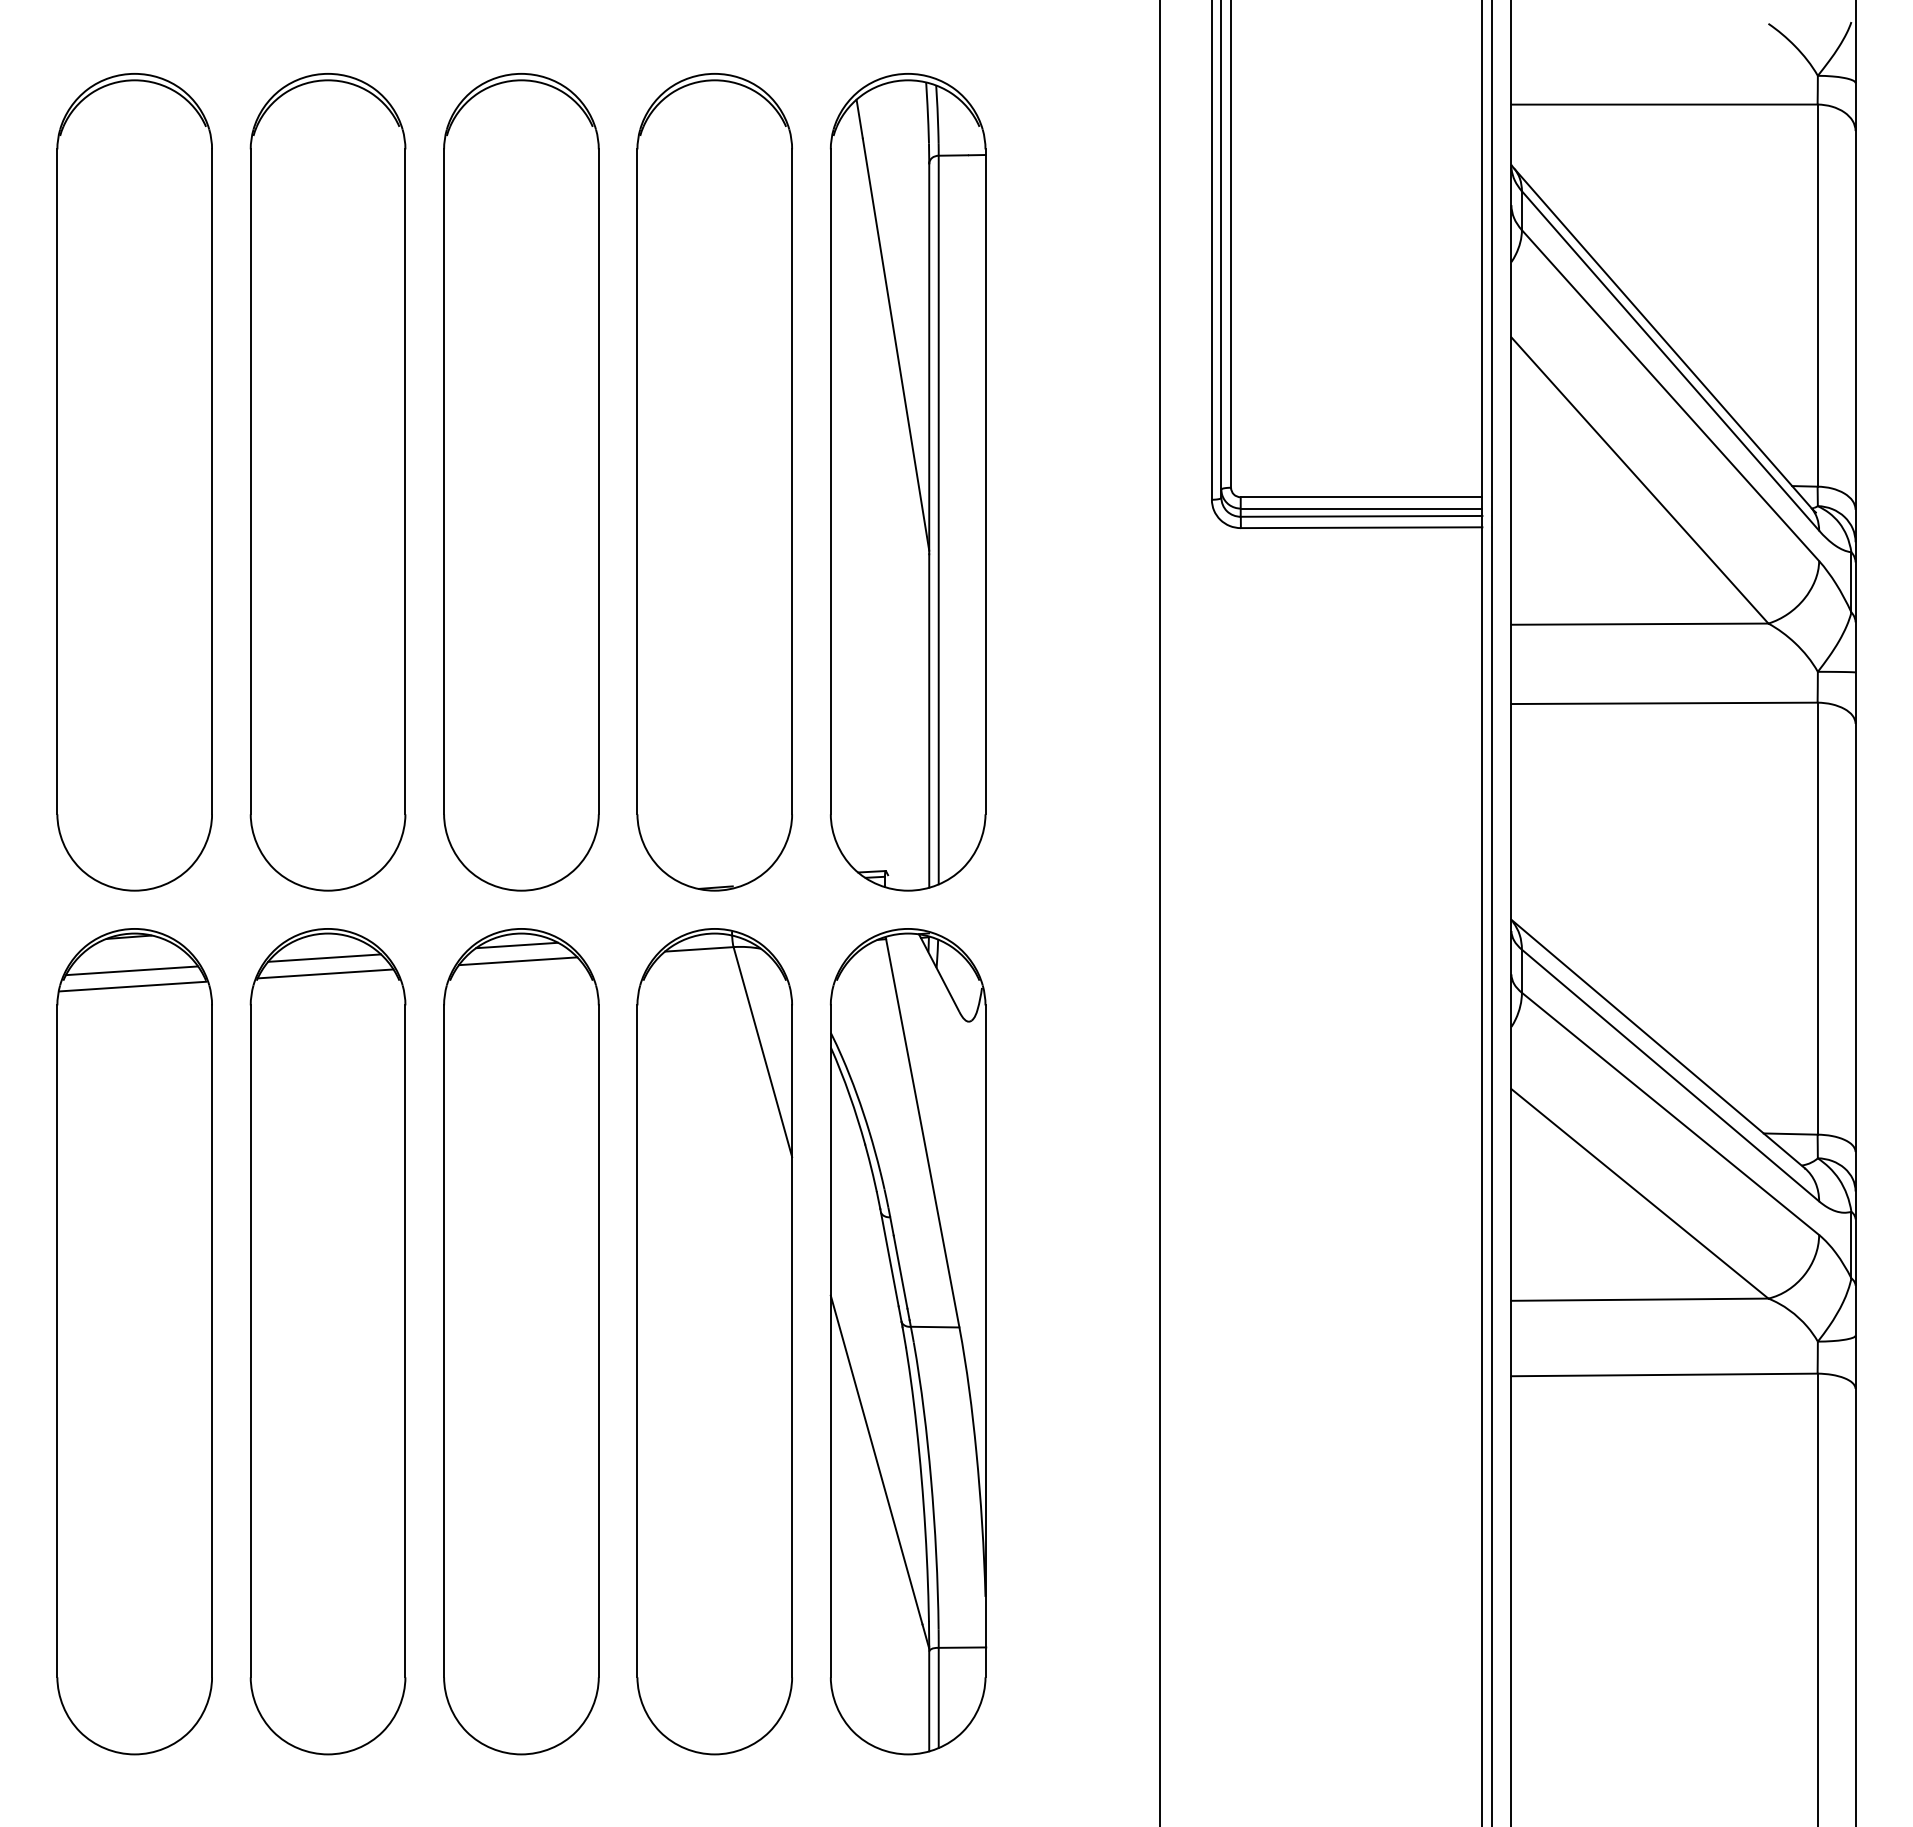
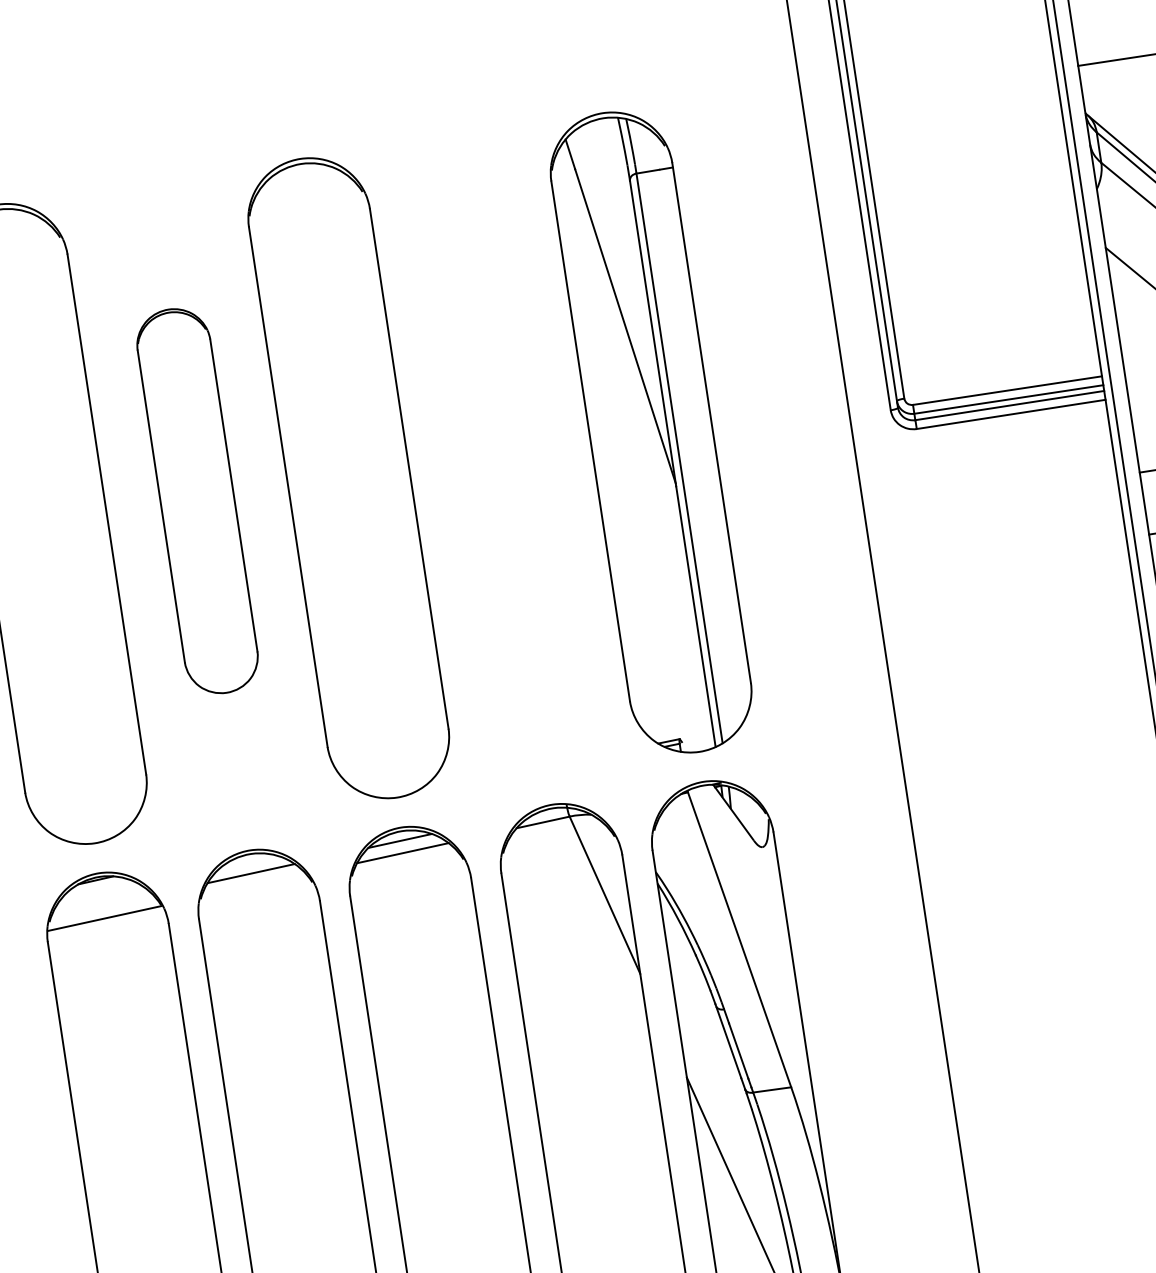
part: (327, 482) -> (197, 501), size x0.6
part: (714, 482) -> (499, 455), removed
line: (132, 970) -> (102, 906), removed
line: (325, 973) -> (253, 885), removed

